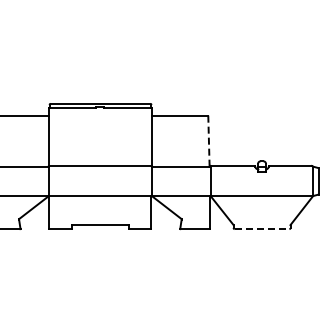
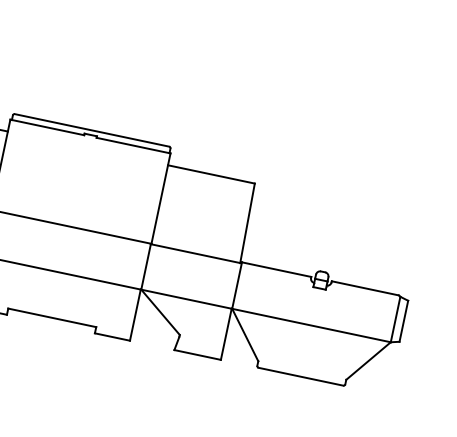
line: (208, 141) -> (246, 223), dashed -> solid
line: (262, 229) -> (301, 377), dashed -> solid

